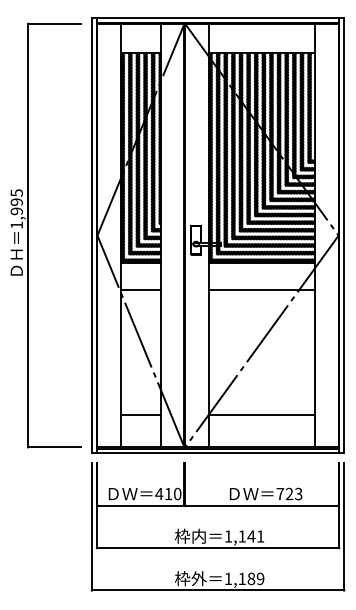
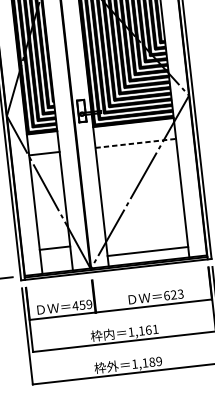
line: (262, 290) -> (136, 143), solid -> dashed
line: (261, 415) -> (147, 251), moved
text: (280, 493) -> (166, 295), 723 -> 623
text: (172, 494) -> (85, 305), 410 -> 459
text: (251, 536) -> (148, 330), 1,141 -> 1,161

